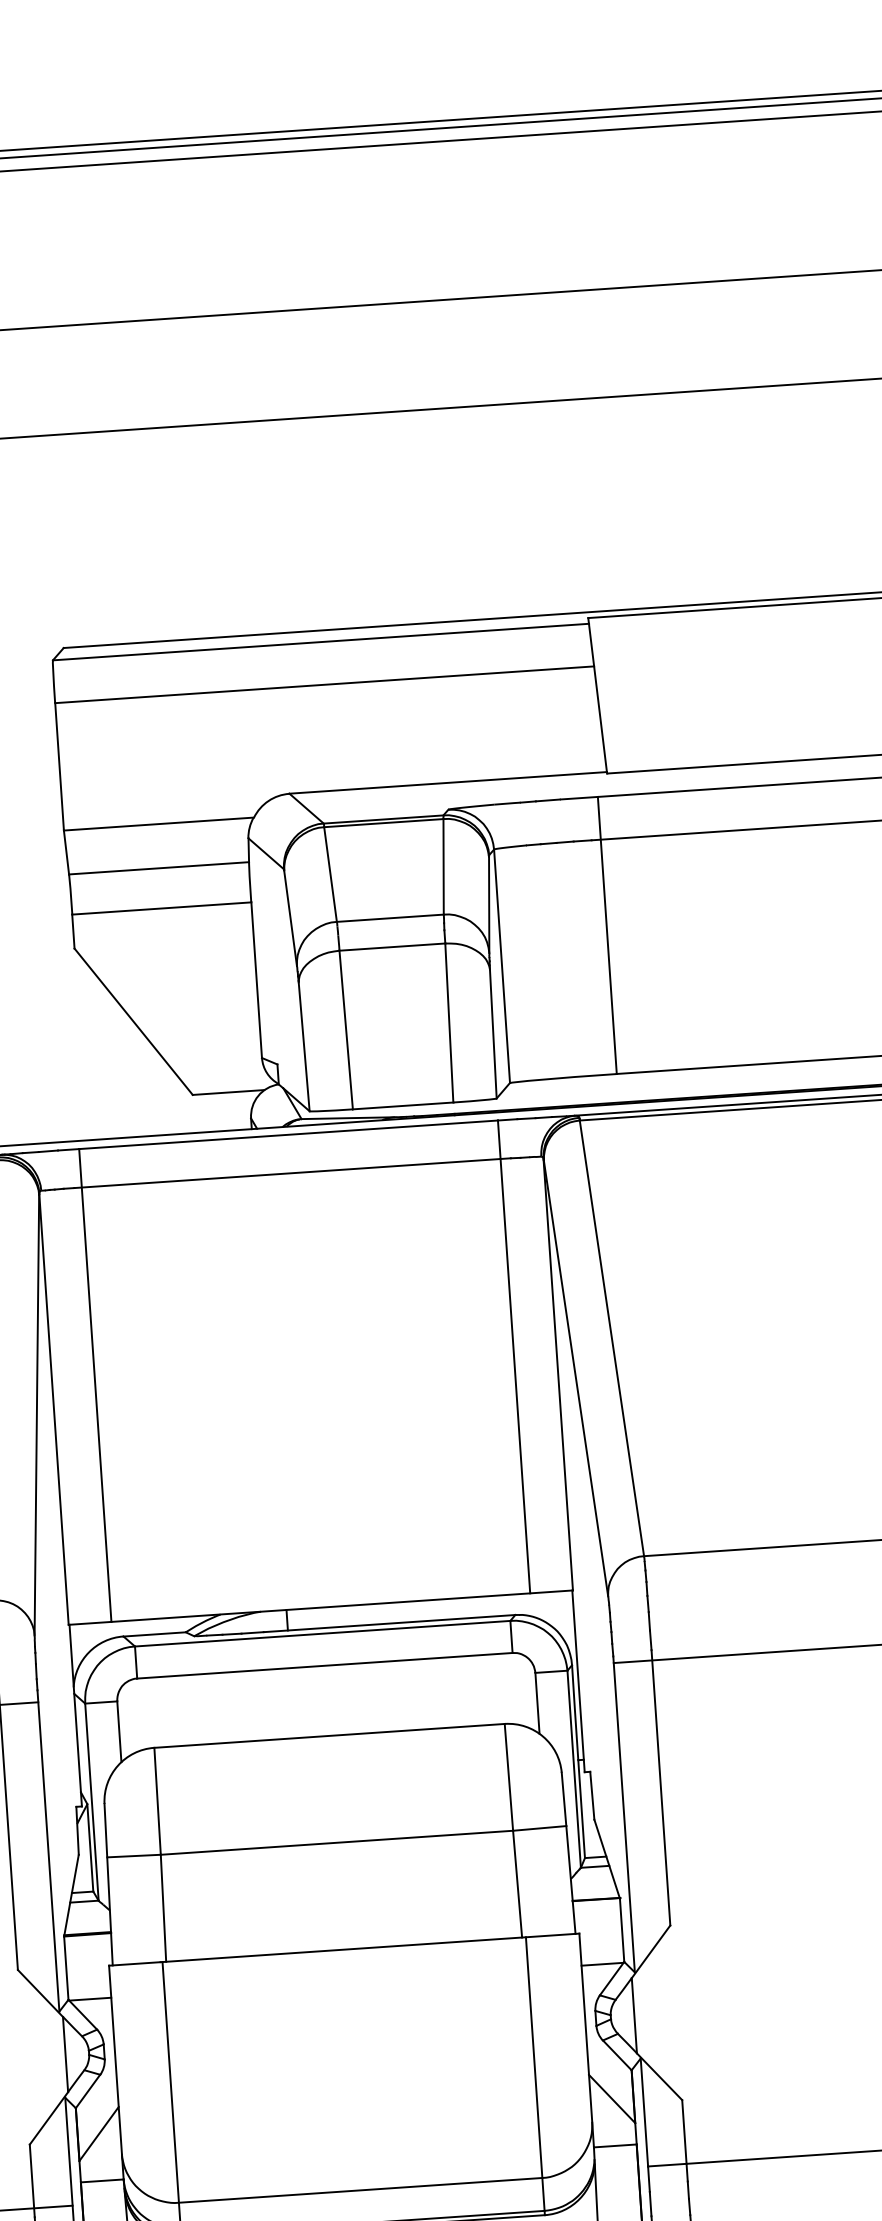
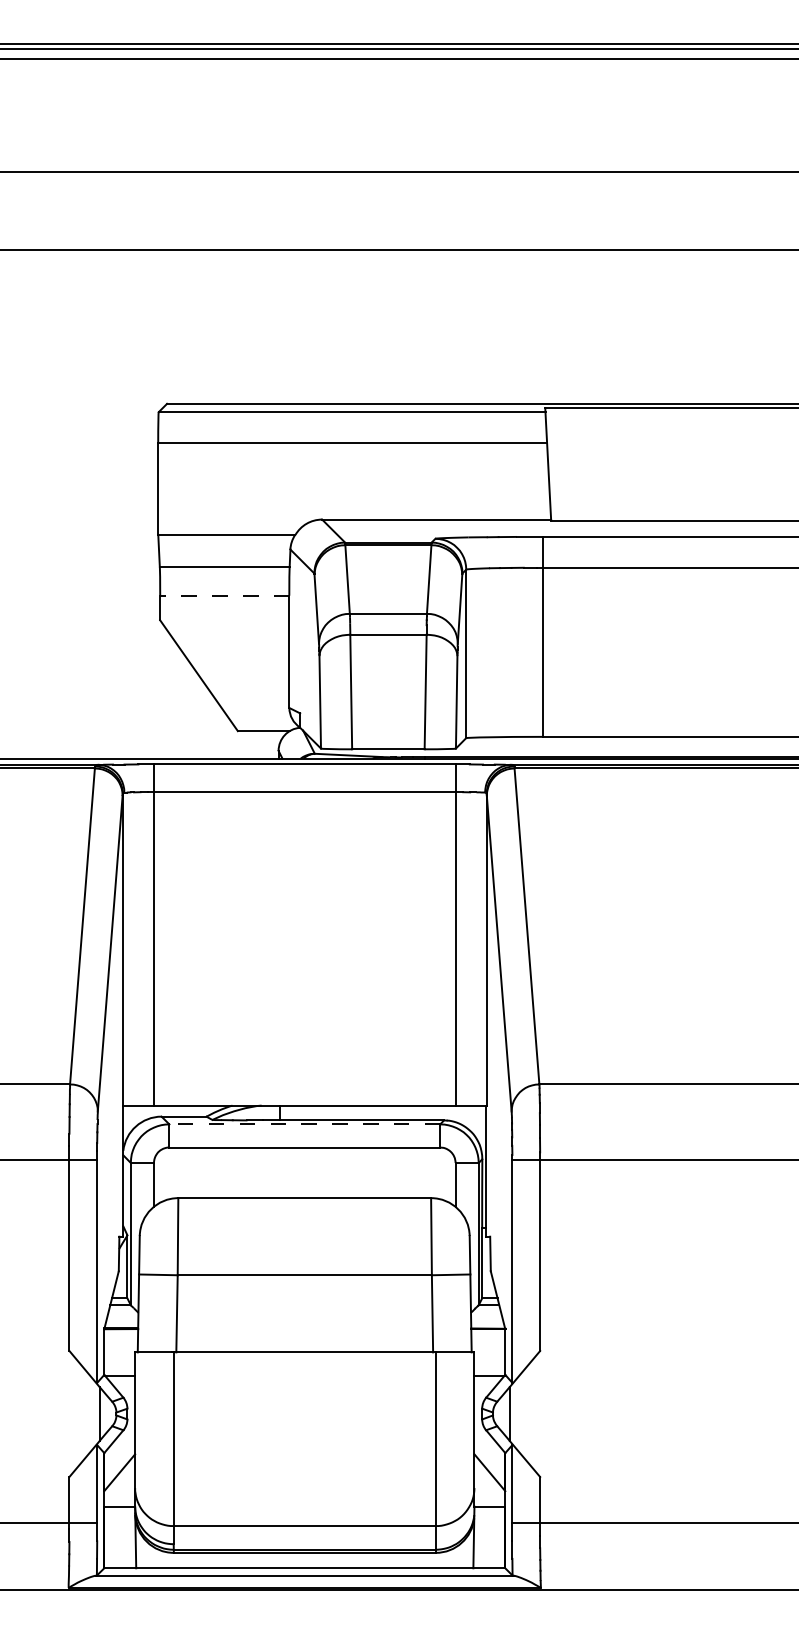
line: (161, 908) -> (224, 595), solid -> dashed
line: (322, 1633) -> (304, 1124), solid -> dashed

